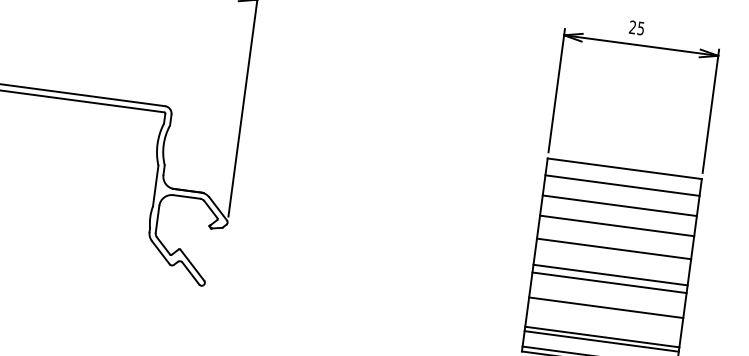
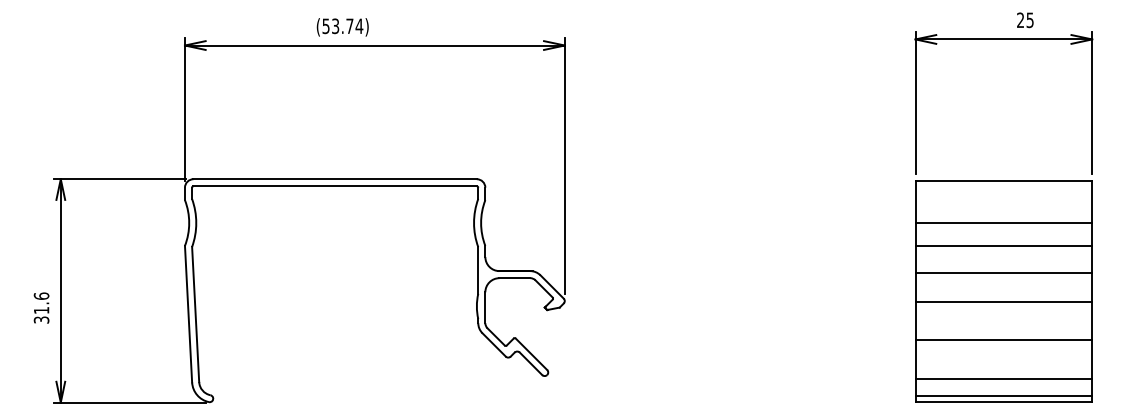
text: (636, 28) -> (1025, 20), moved
line: (622, 185) -> (1003, 199), removed
line: (609, 282) -> (1003, 311), removed
line: (601, 336) -> (1003, 373), removed

